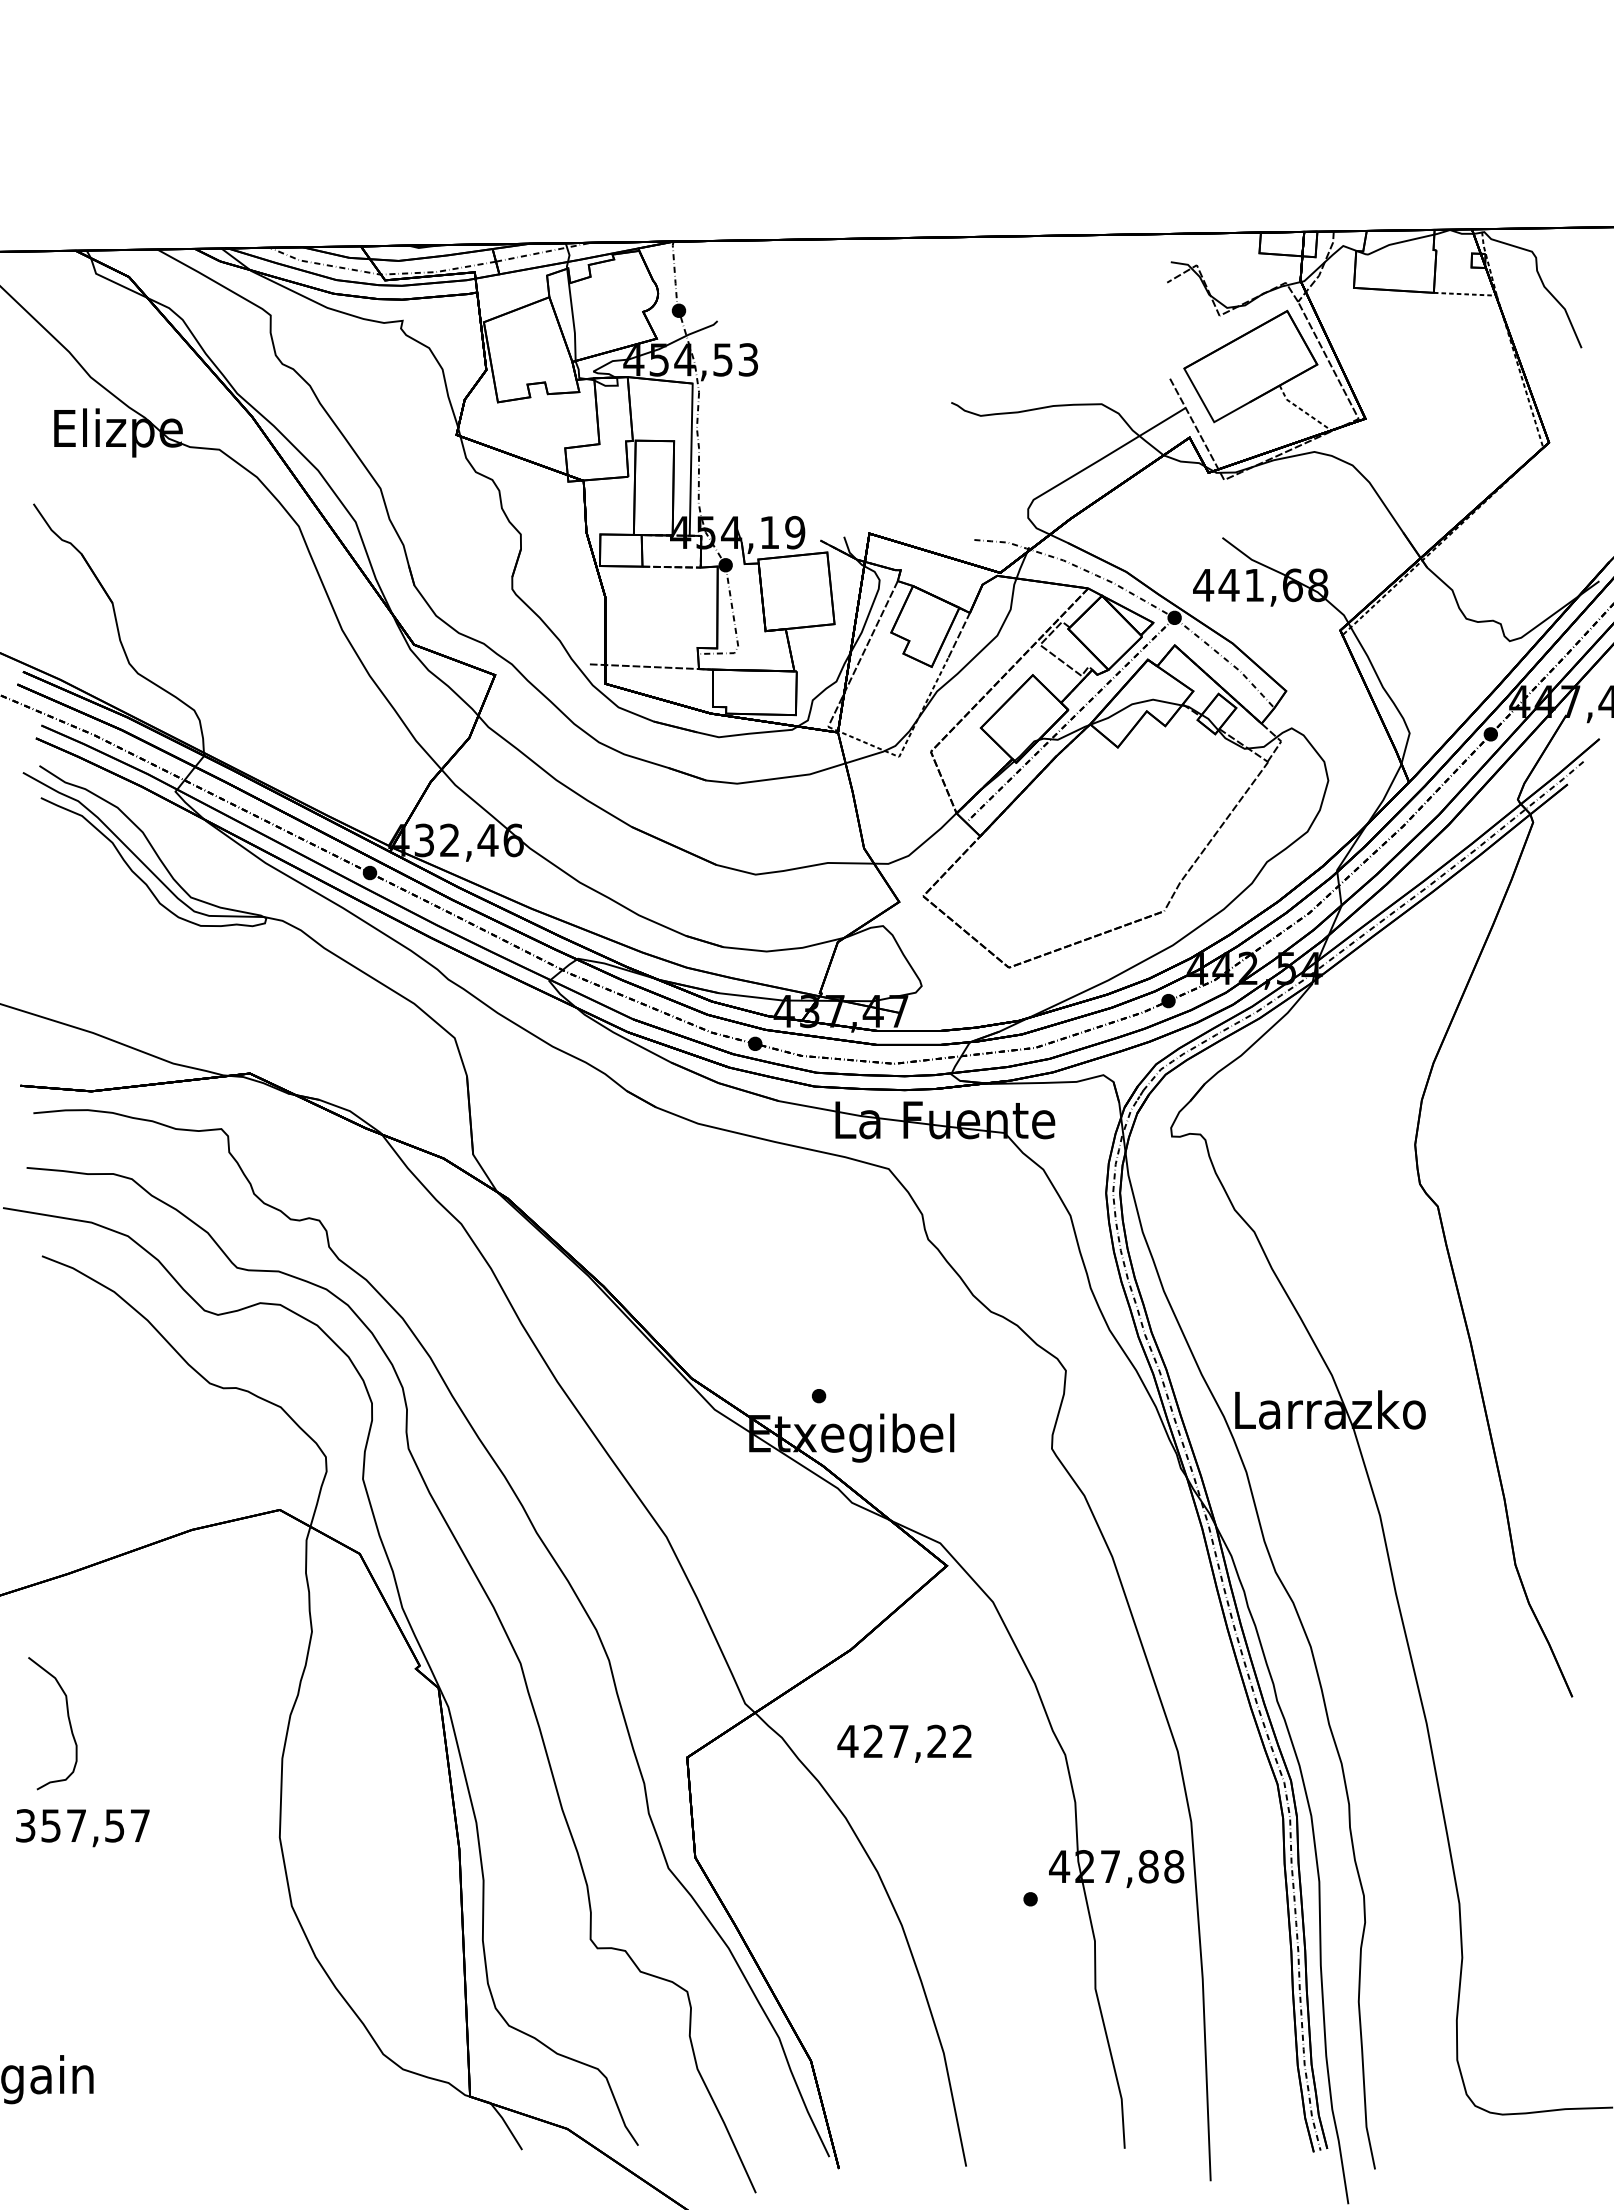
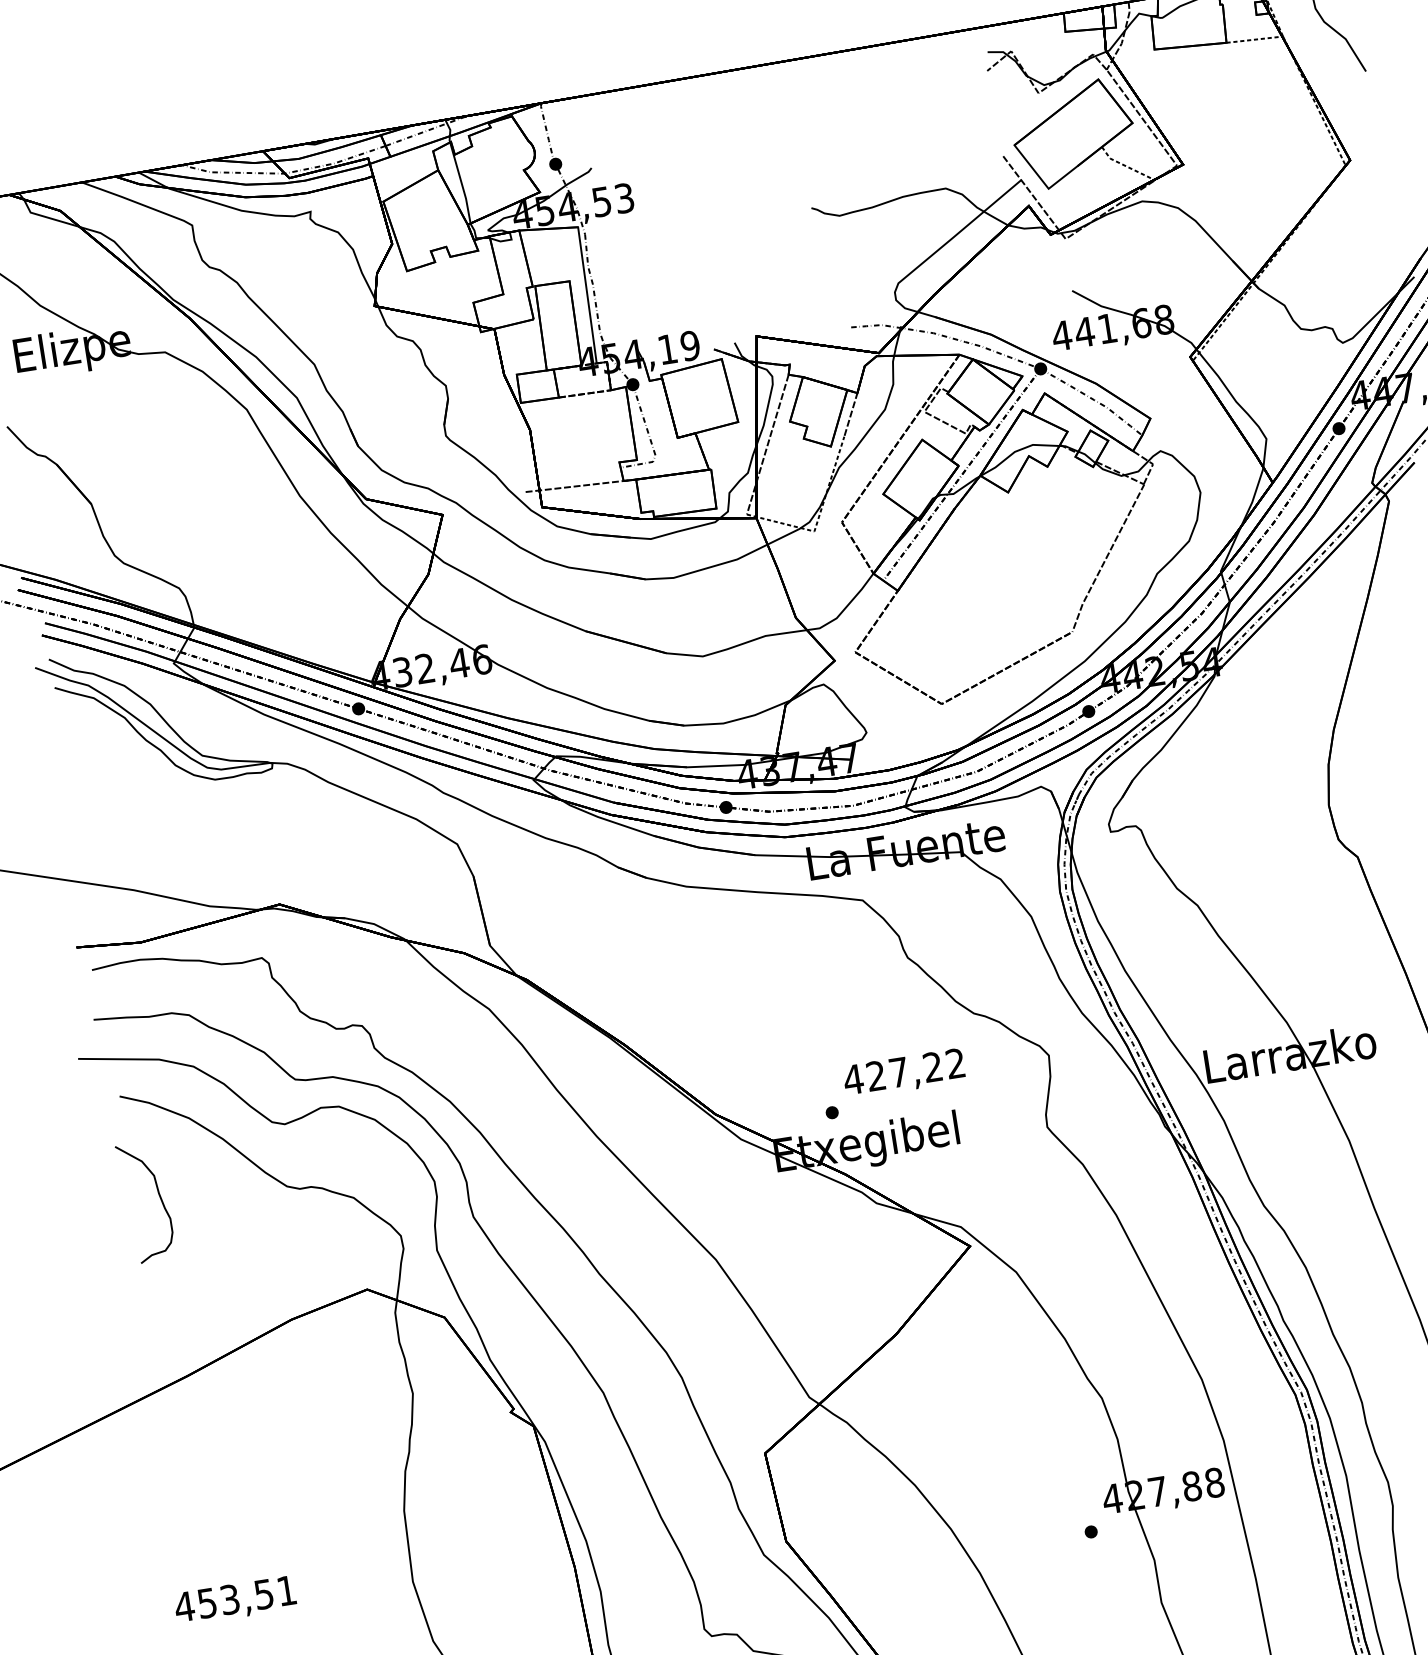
curve: (68, 1721) -> (159, 1198), moved
text: (904, 1743) -> (904, 1073), moved
text: (82, 1825) -> (235, 1598), 357,57 -> 453,51

